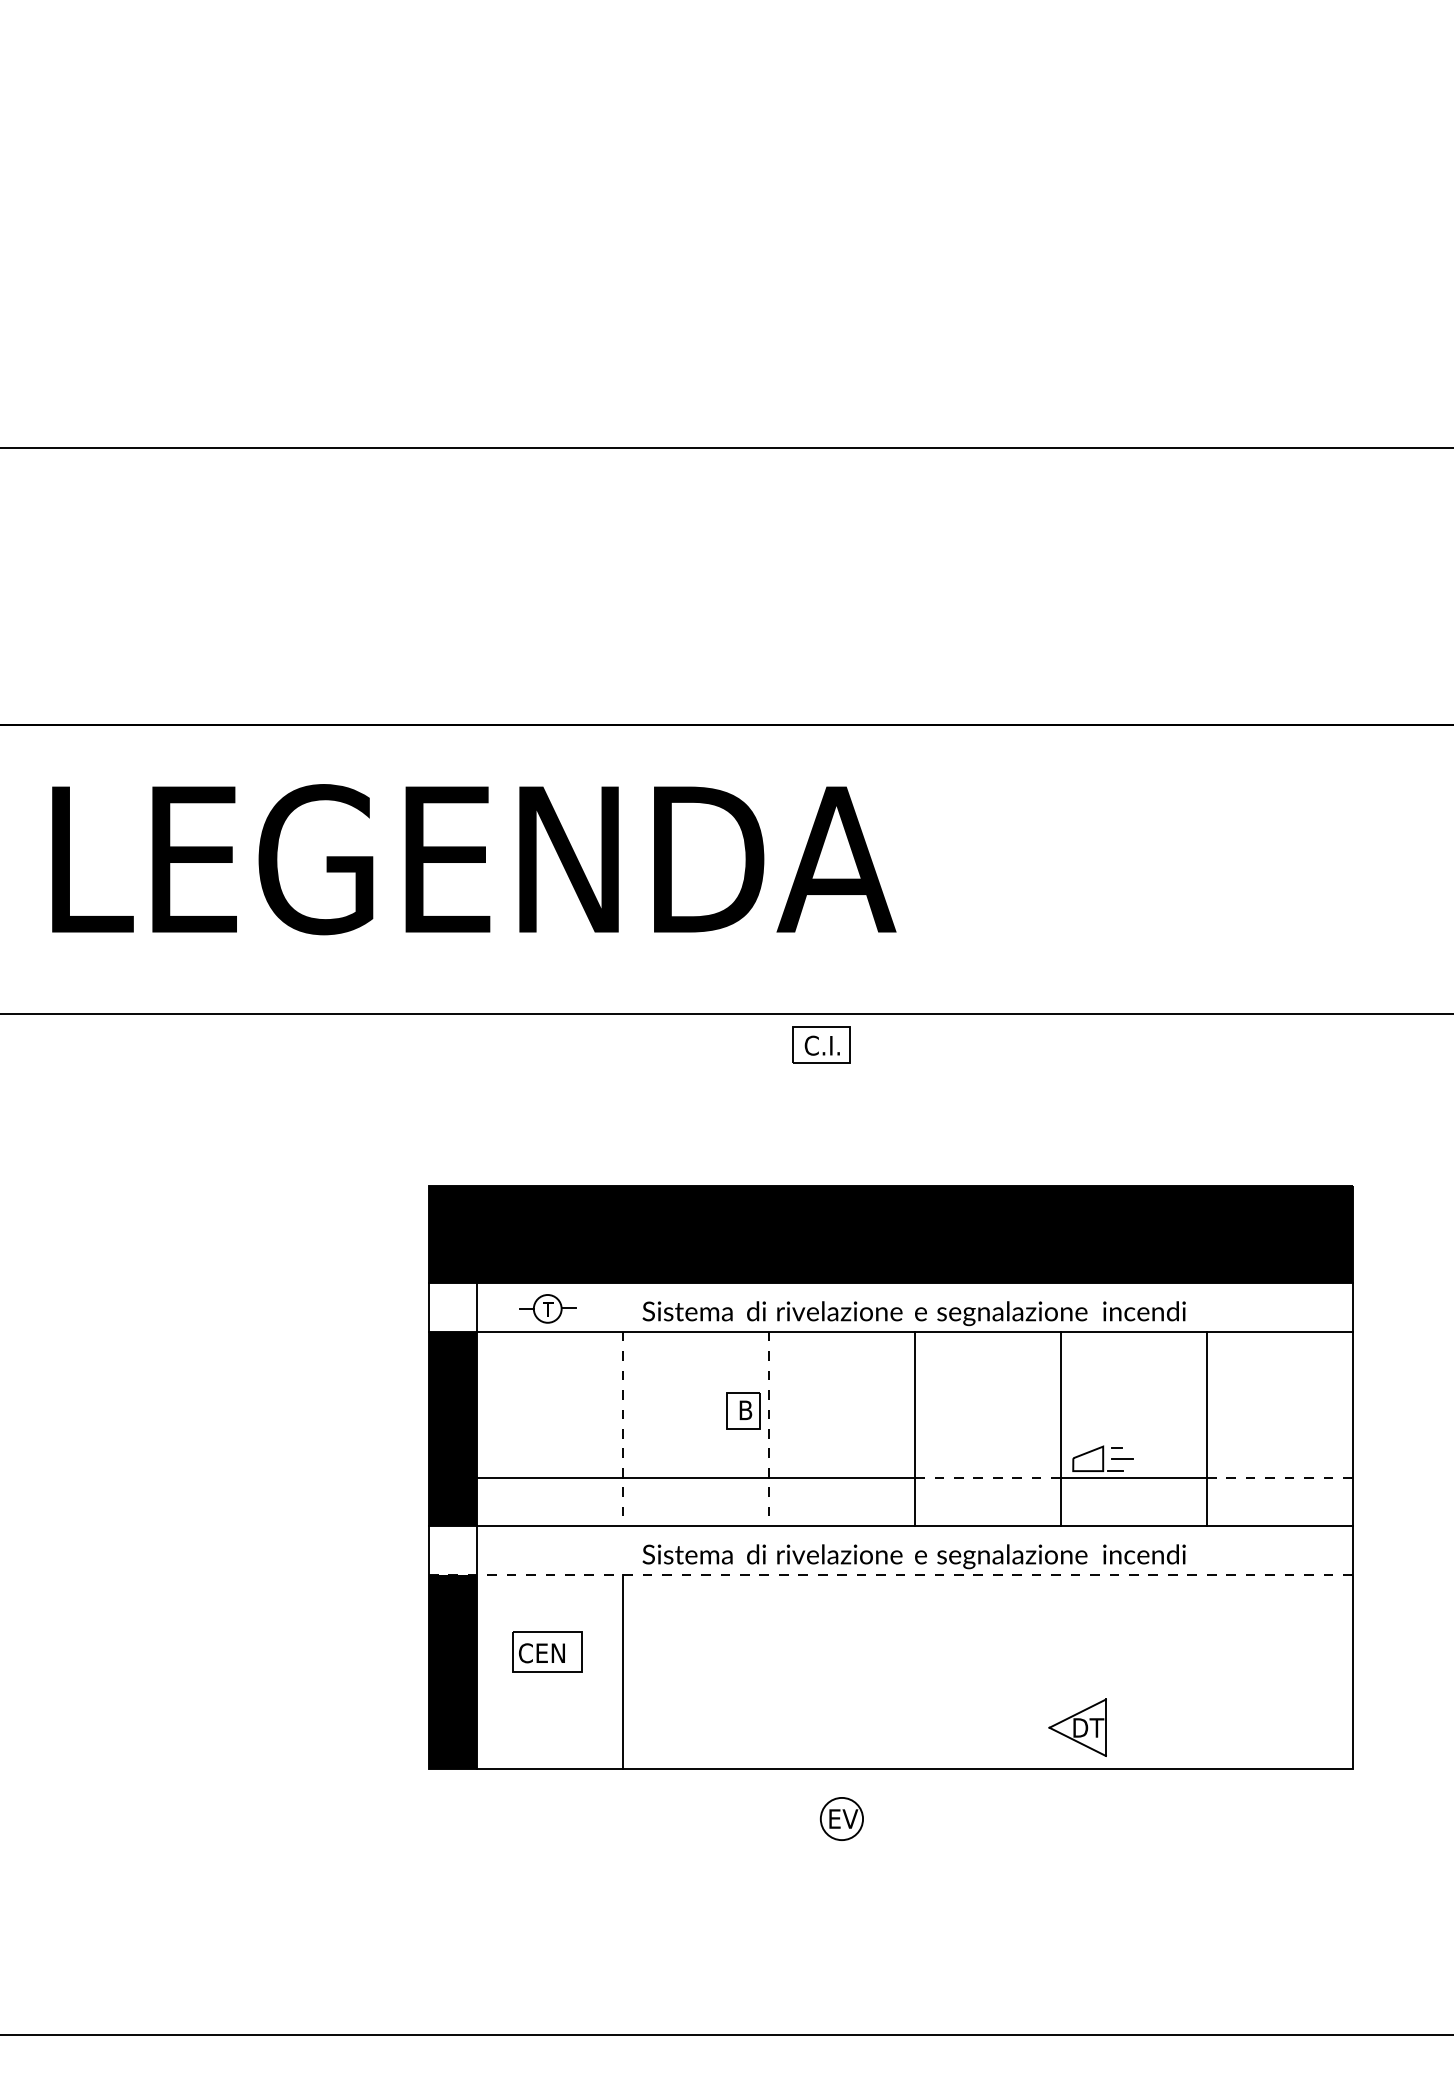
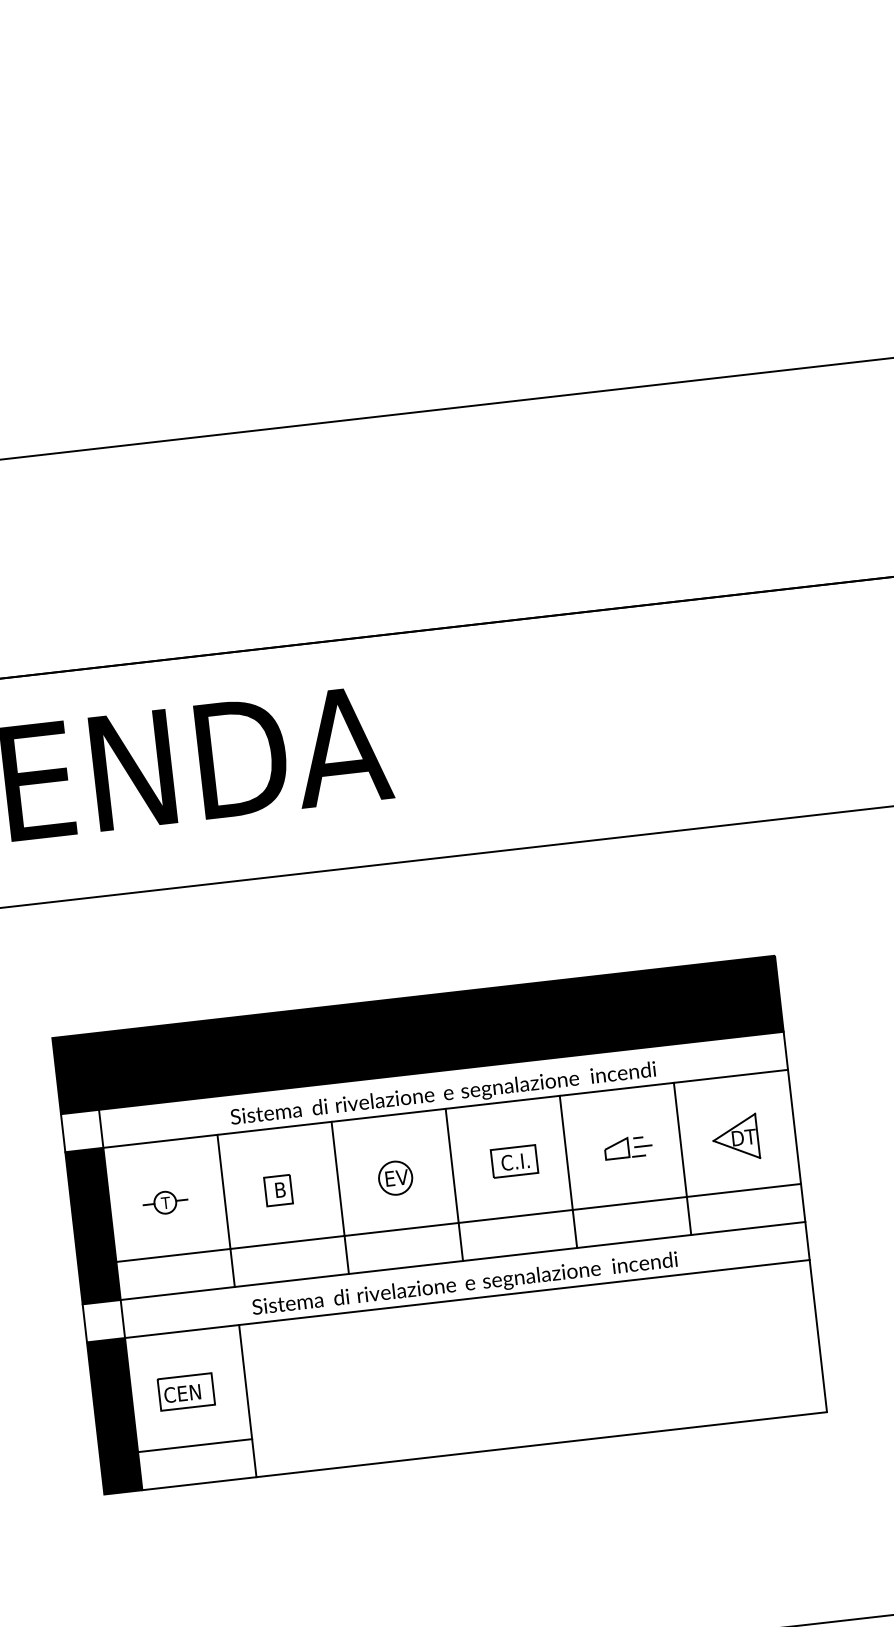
part: (821, 1044) -> (514, 1161), moved
part: (547, 1308) -> (165, 1202), moved
part: (743, 1410) -> (278, 1190), moved
line: (623, 1429) -> (226, 1211), dashed -> solid
line: (769, 1429) -> (340, 1198), dashed -> solid
part: (1102, 1458) -> (627, 1147), moved
line: (987, 1477) -> (515, 1216), dashed -> solid
line: (1279, 1477) -> (743, 1190), dashed -> solid
line: (890, 1574) -> (448, 1300), dashed -> solid
line: (550, 1720) -> (195, 1445), added
part: (1077, 1727) -> (735, 1138), moved
part: (841, 1818) -> (395, 1177), moved

